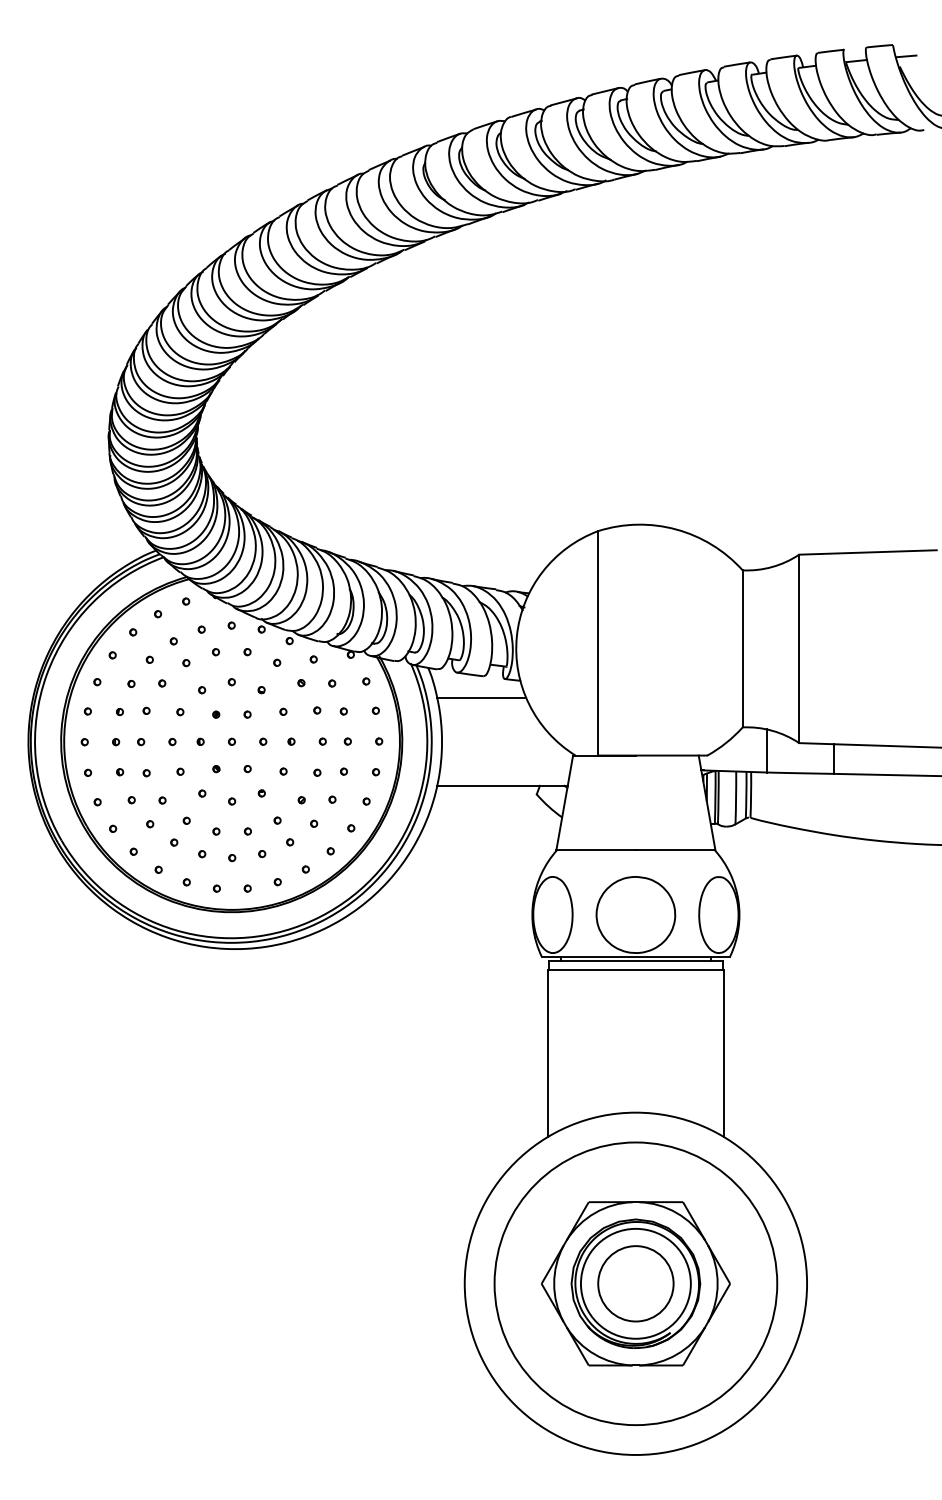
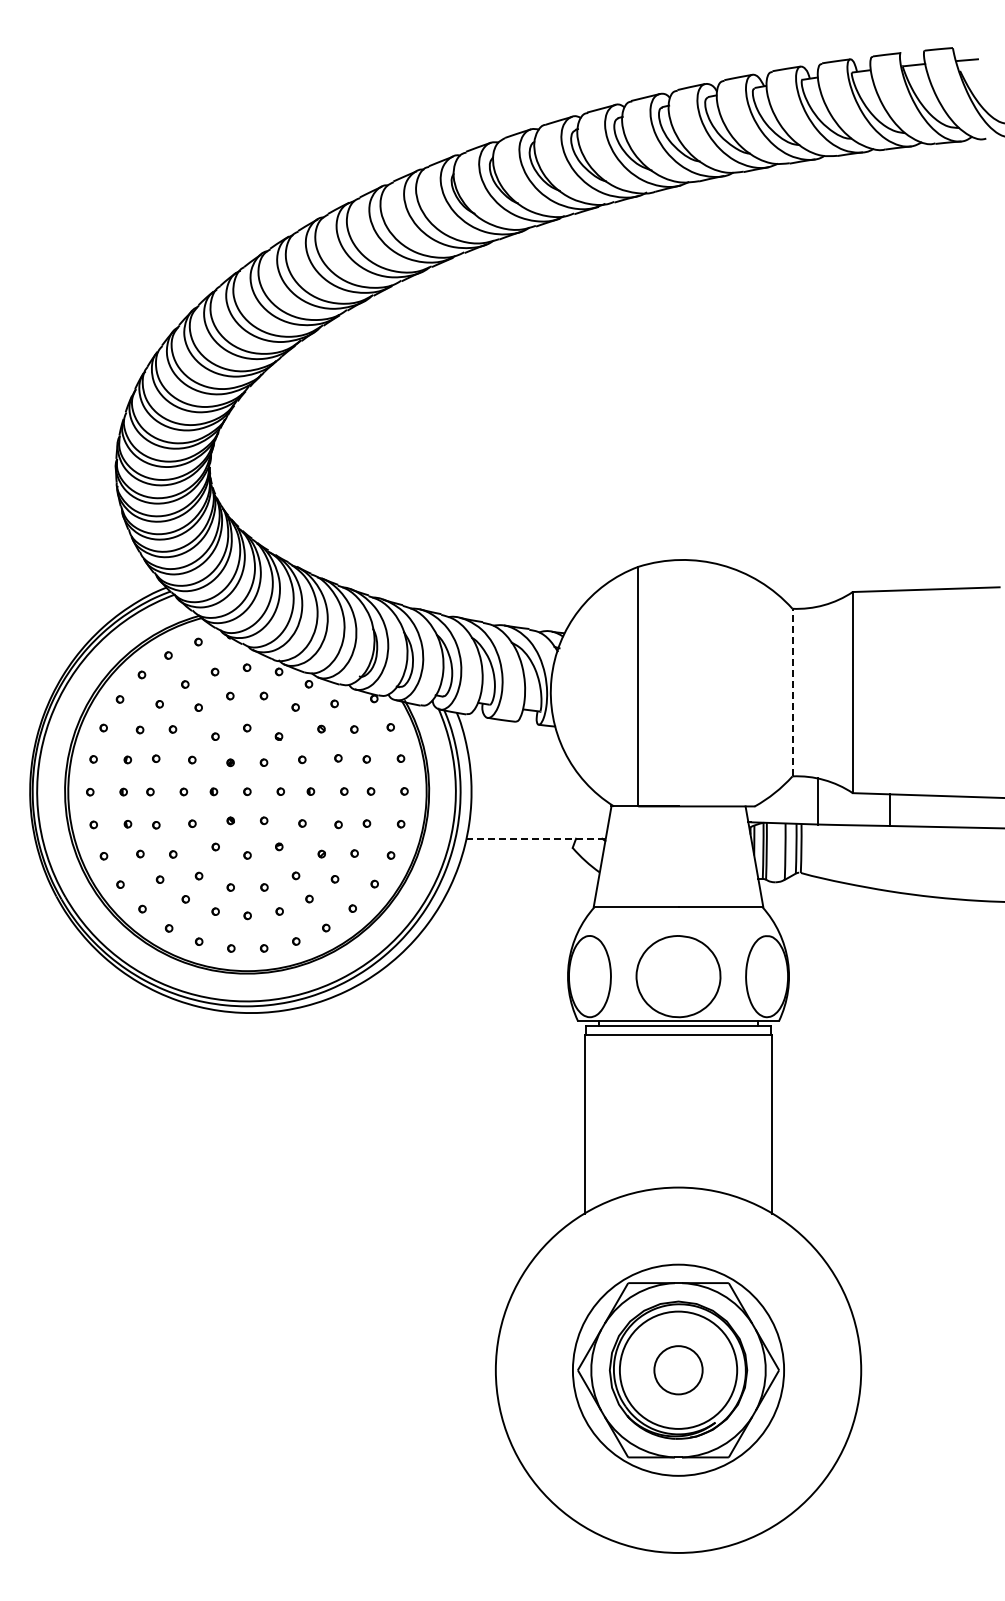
line: (742, 648) -> (792, 692), solid -> dashed
line: (481, 697) -> (513, 744), removed
line: (502, 785) -> (536, 838), solid -> dashed
circle: (635, 1284) -> (678, 1370), size x0.6
circle: (635, 1284) -> (678, 1370), size x0.7

